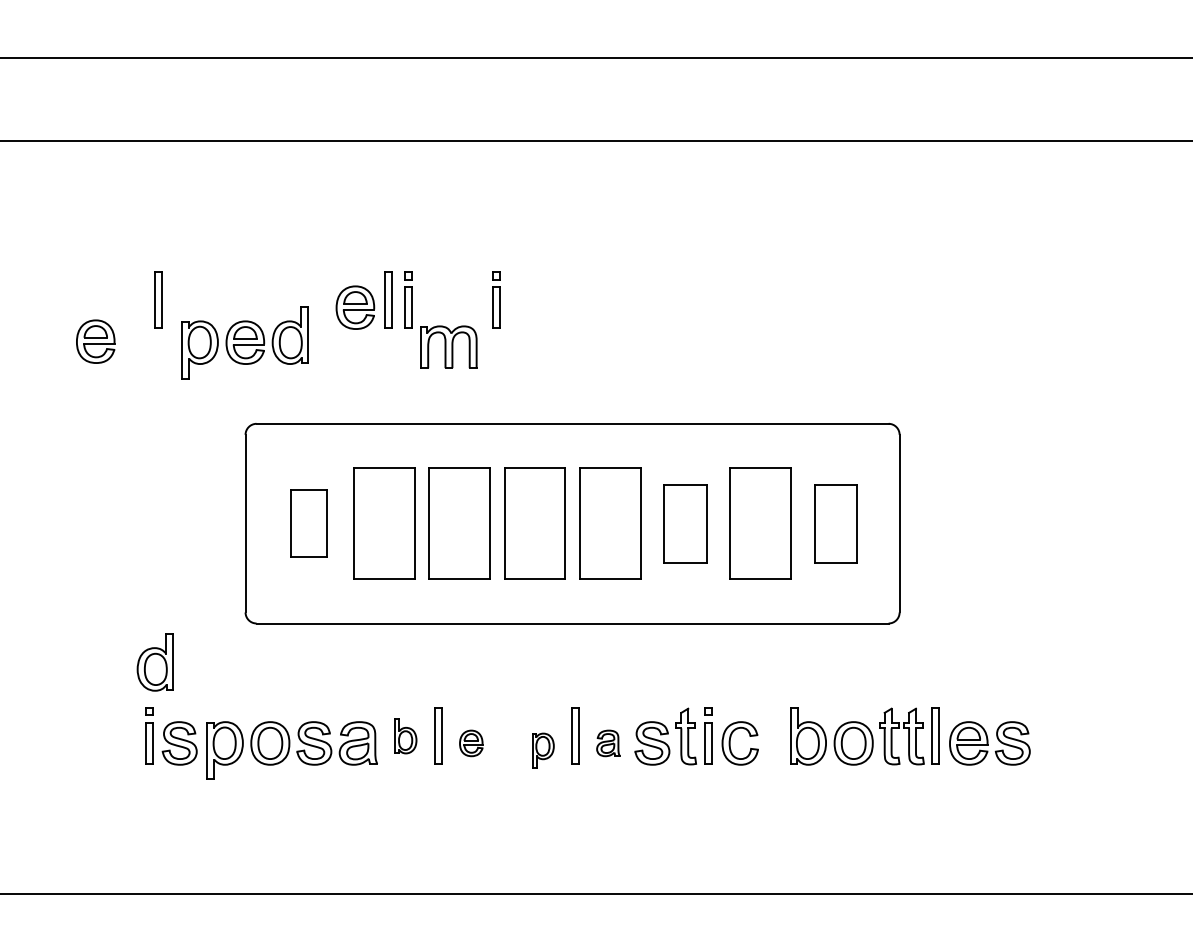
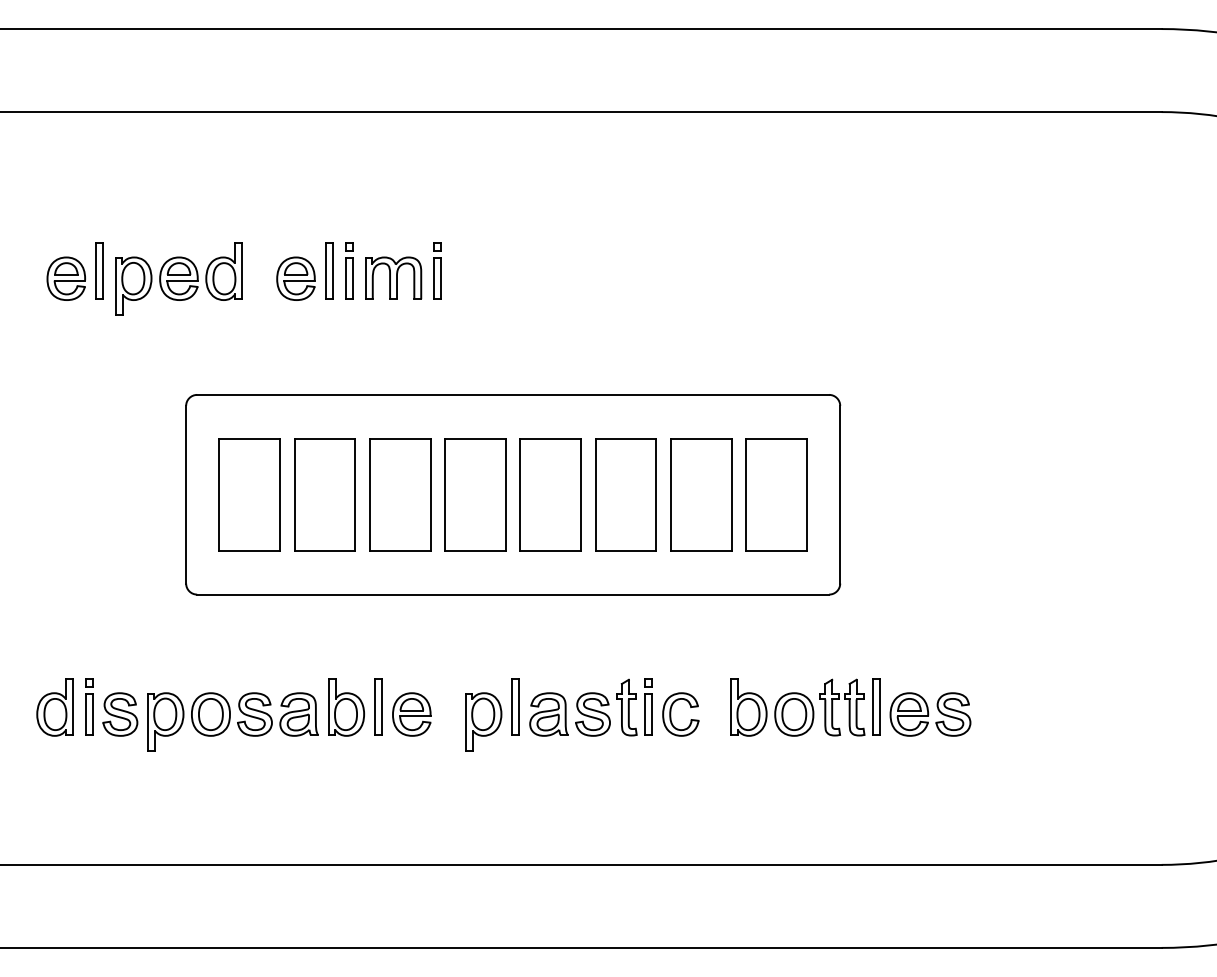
part: (94, 341) -> (65, 278), moved
part: (244, 342) -> (178, 278), moved
part: (448, 346) -> (393, 277), moved
part: (308, 523) -> (249, 494), size x1.67
part: (684, 523) -> (625, 494), size x1.43
part: (835, 523) -> (776, 494), size x1.43
part: (154, 662) -> (54, 707), moved
part: (405, 736) -> (346, 707), size x1.67
part: (470, 743) -> (411, 714), size x1.67
part: (607, 743) -> (548, 714), size x1.67
part: (542, 750) -> (483, 721), size x1.67

